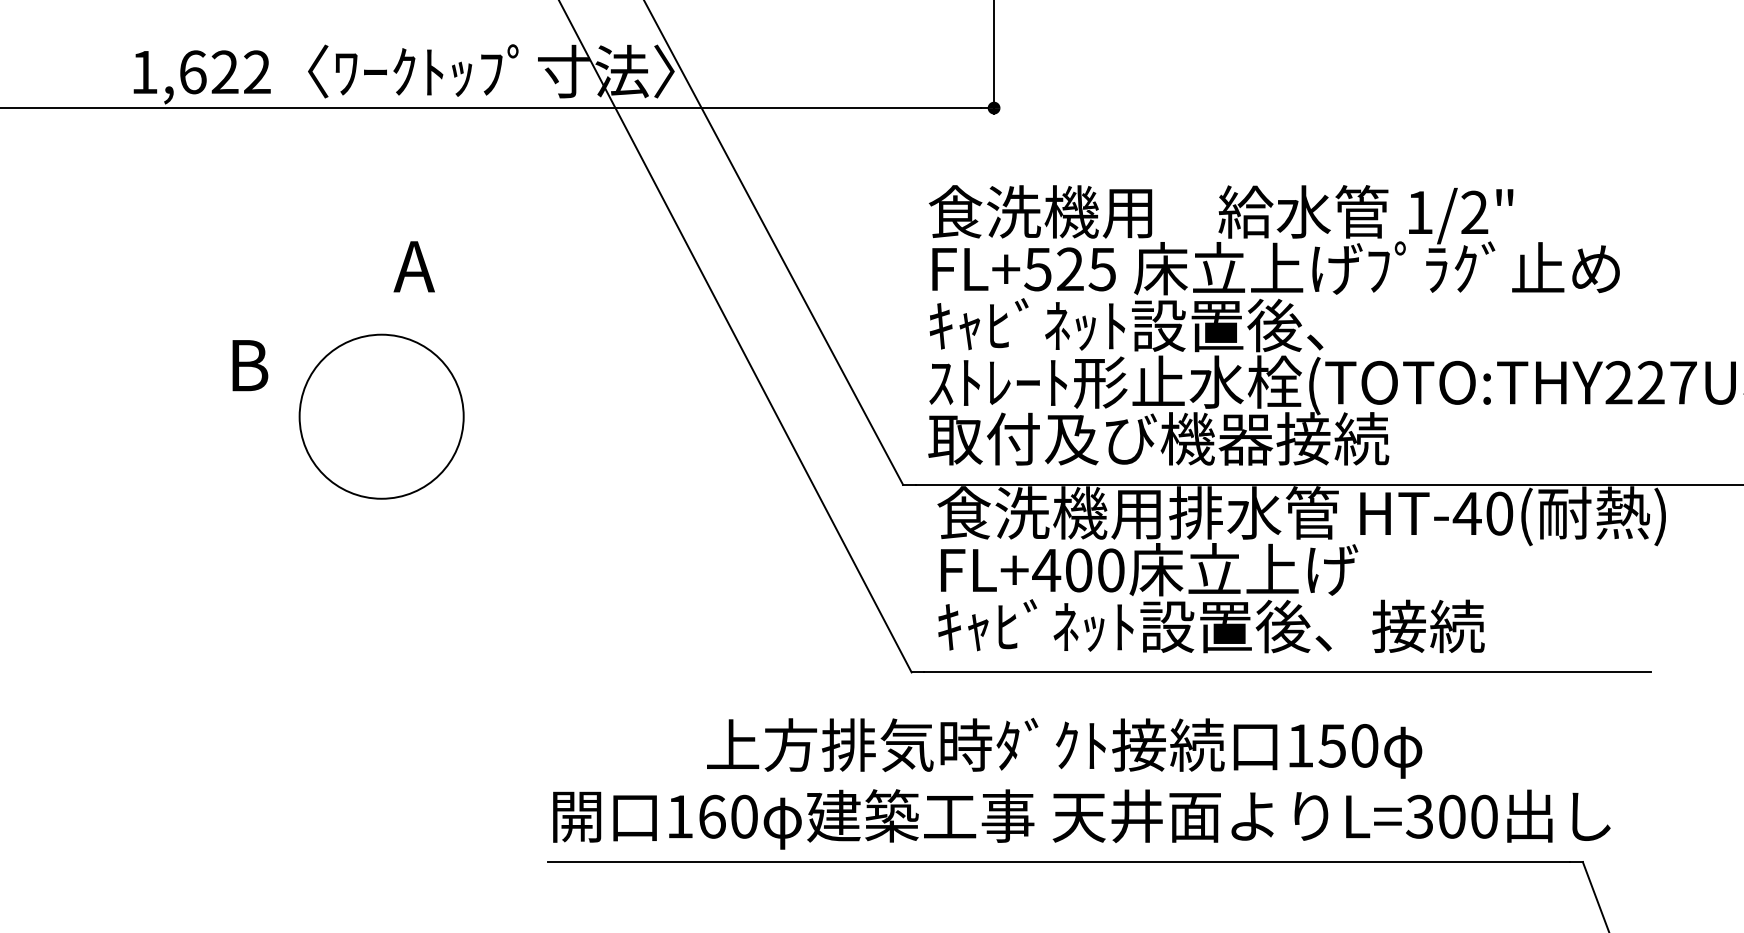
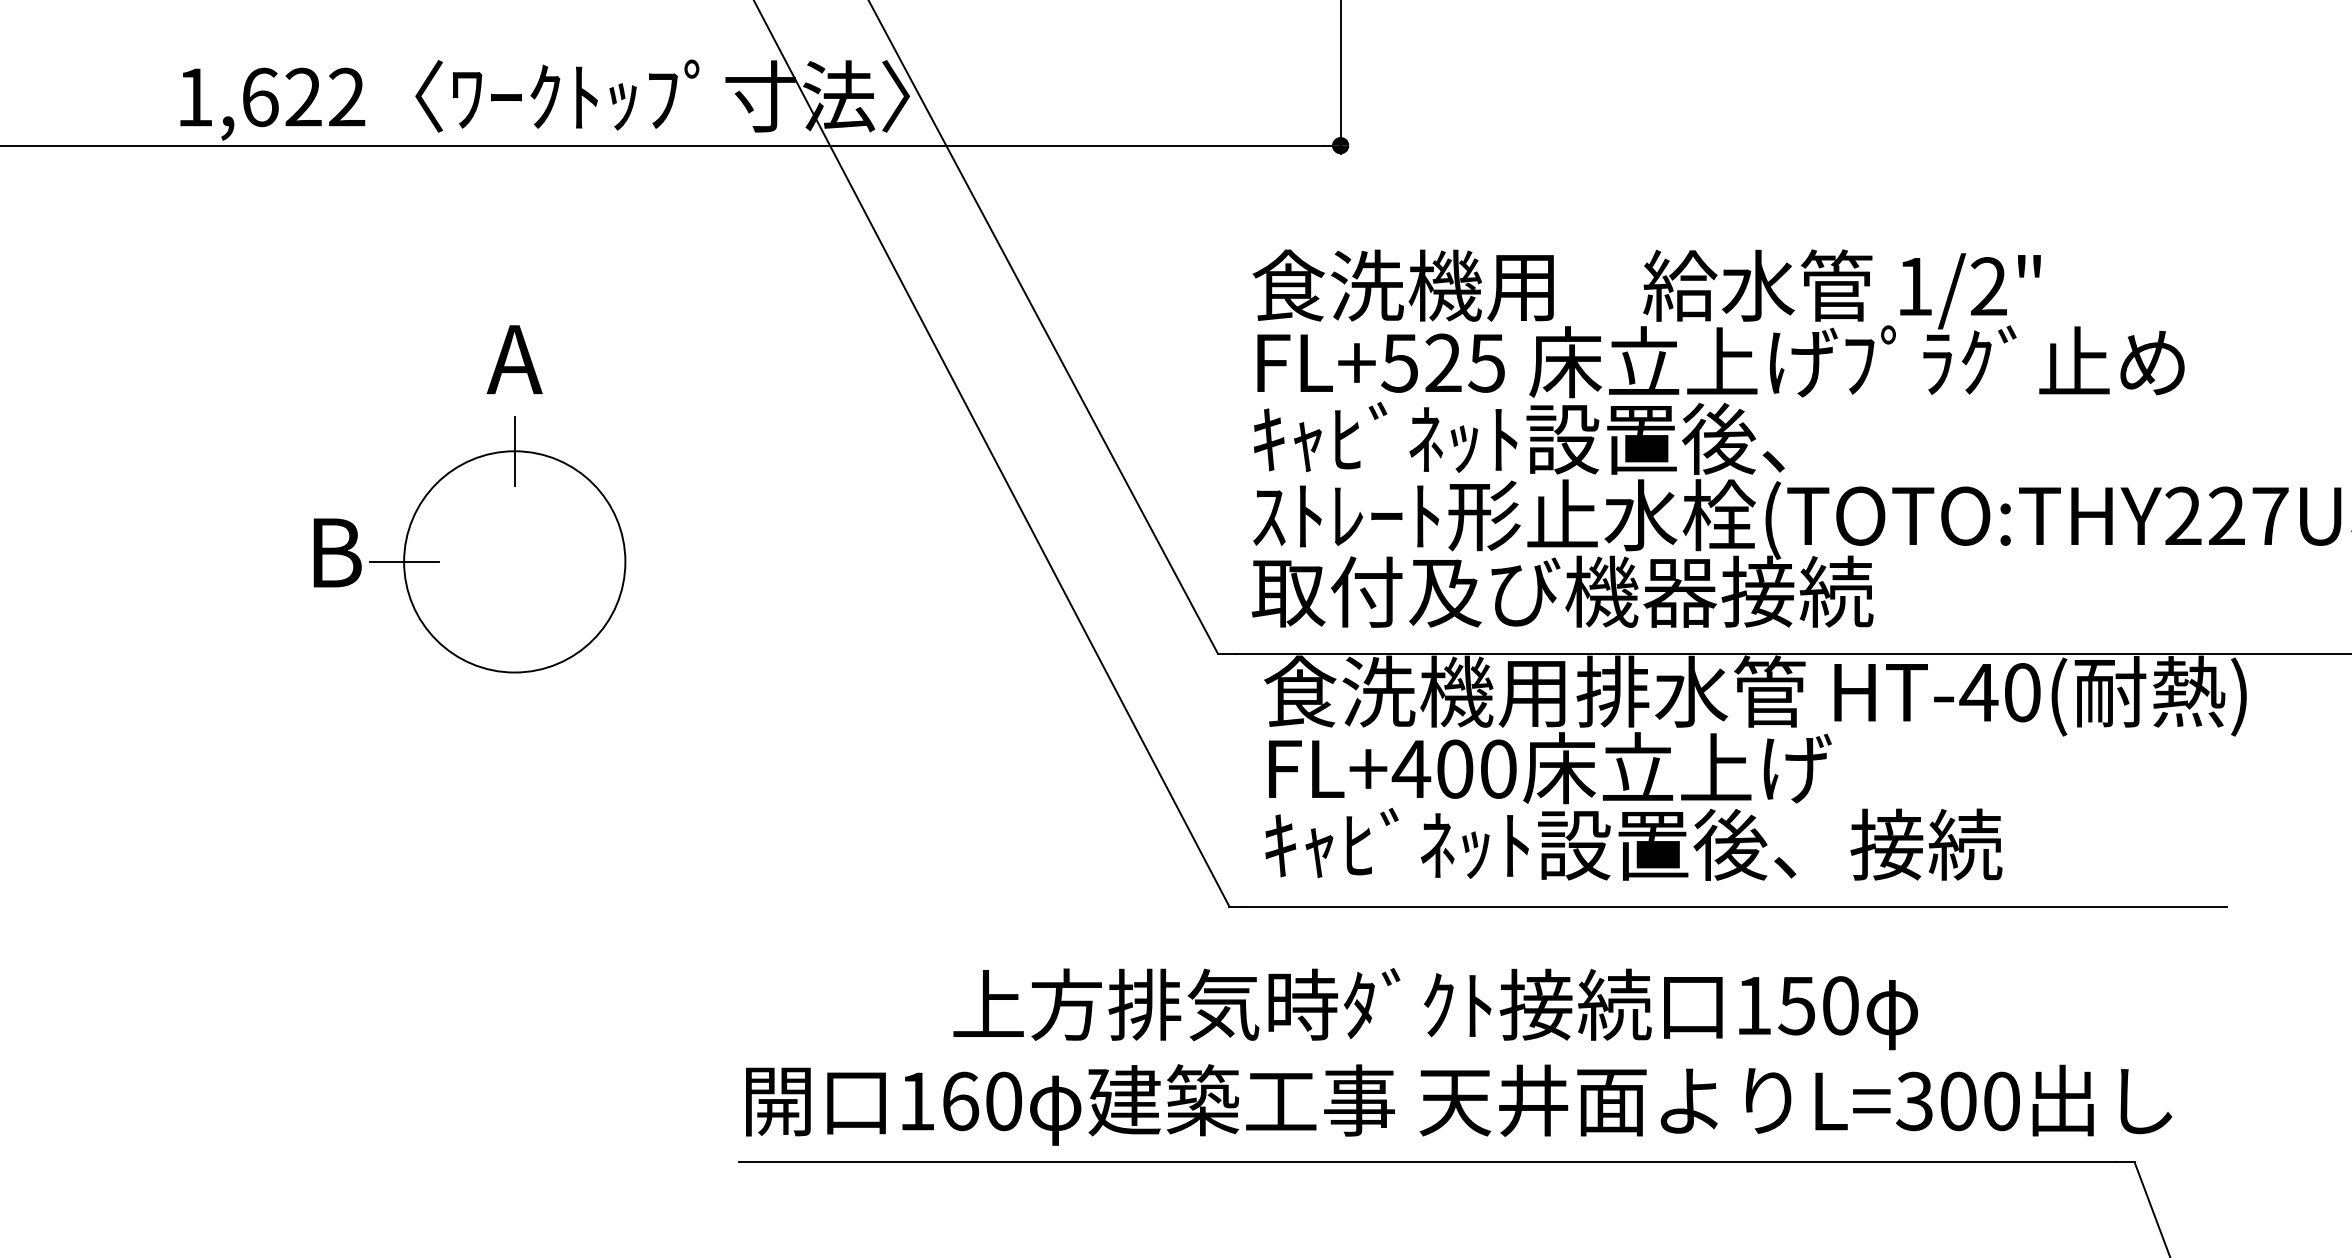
text: (414, 266) -> (514, 359), moved
line: (381, 334) -> (514, 450), added
text: (250, 365) -> (337, 552), moved
line: (299, 416) -> (403, 561), added

